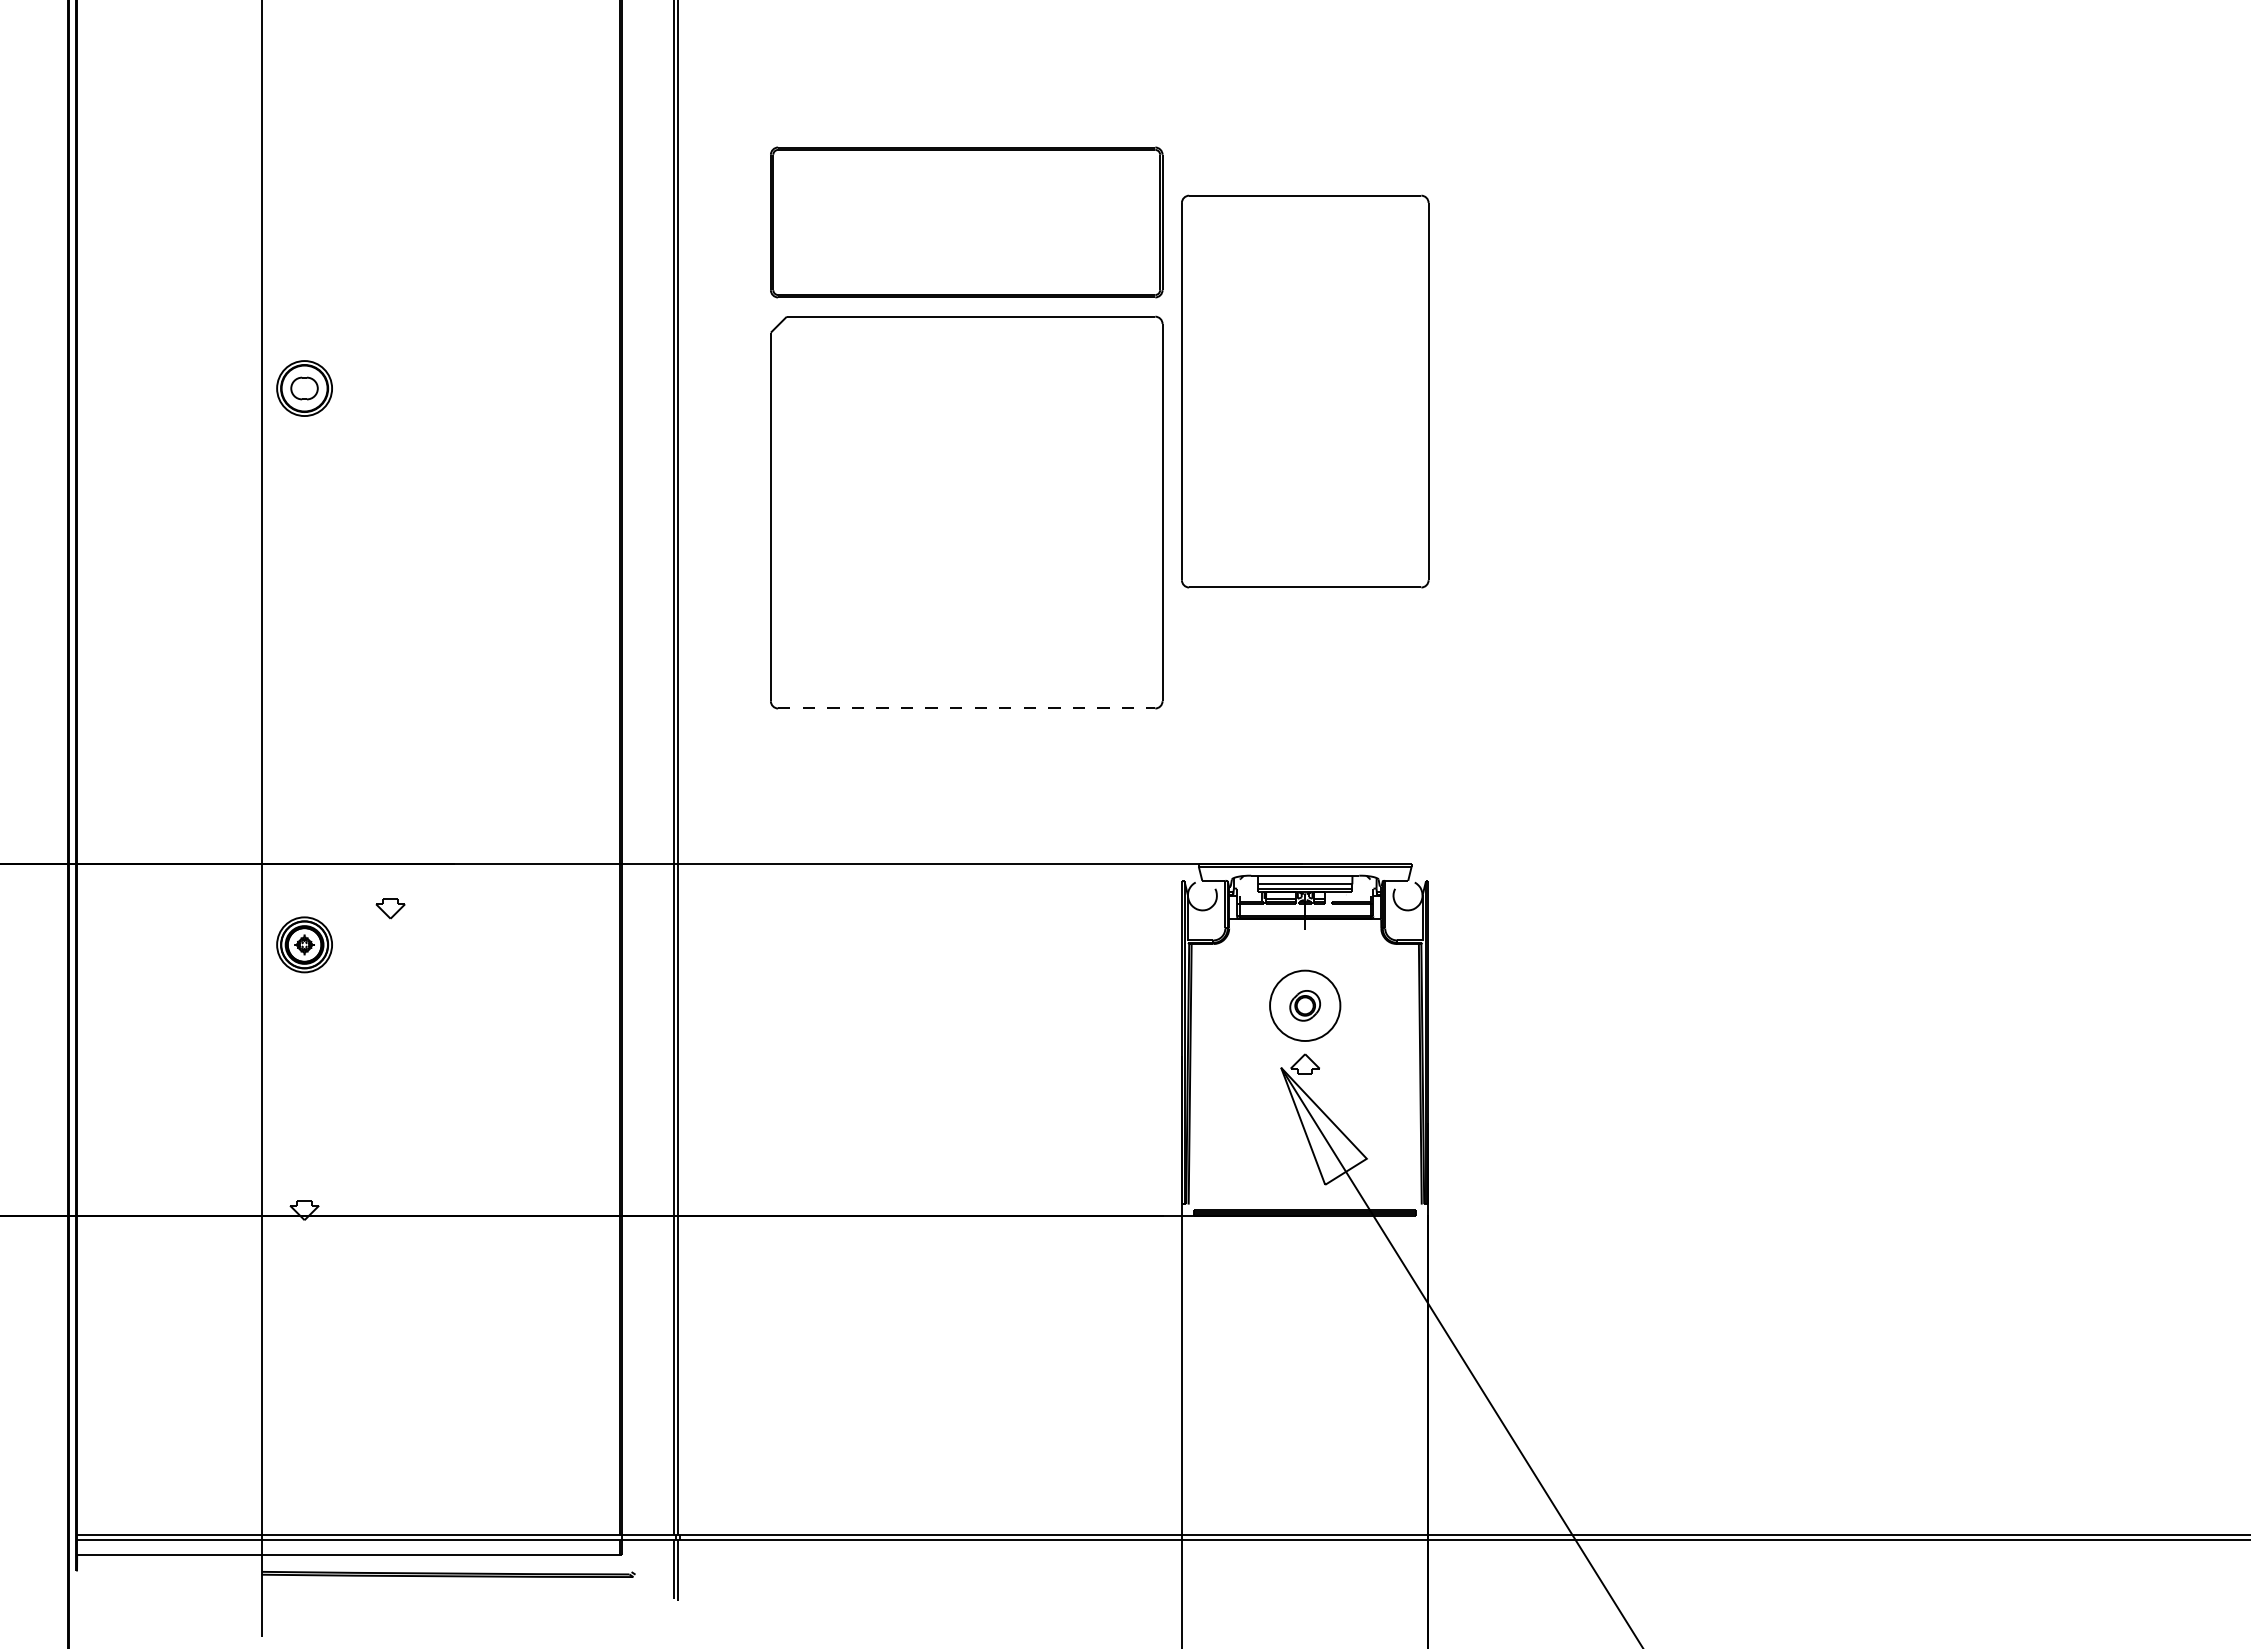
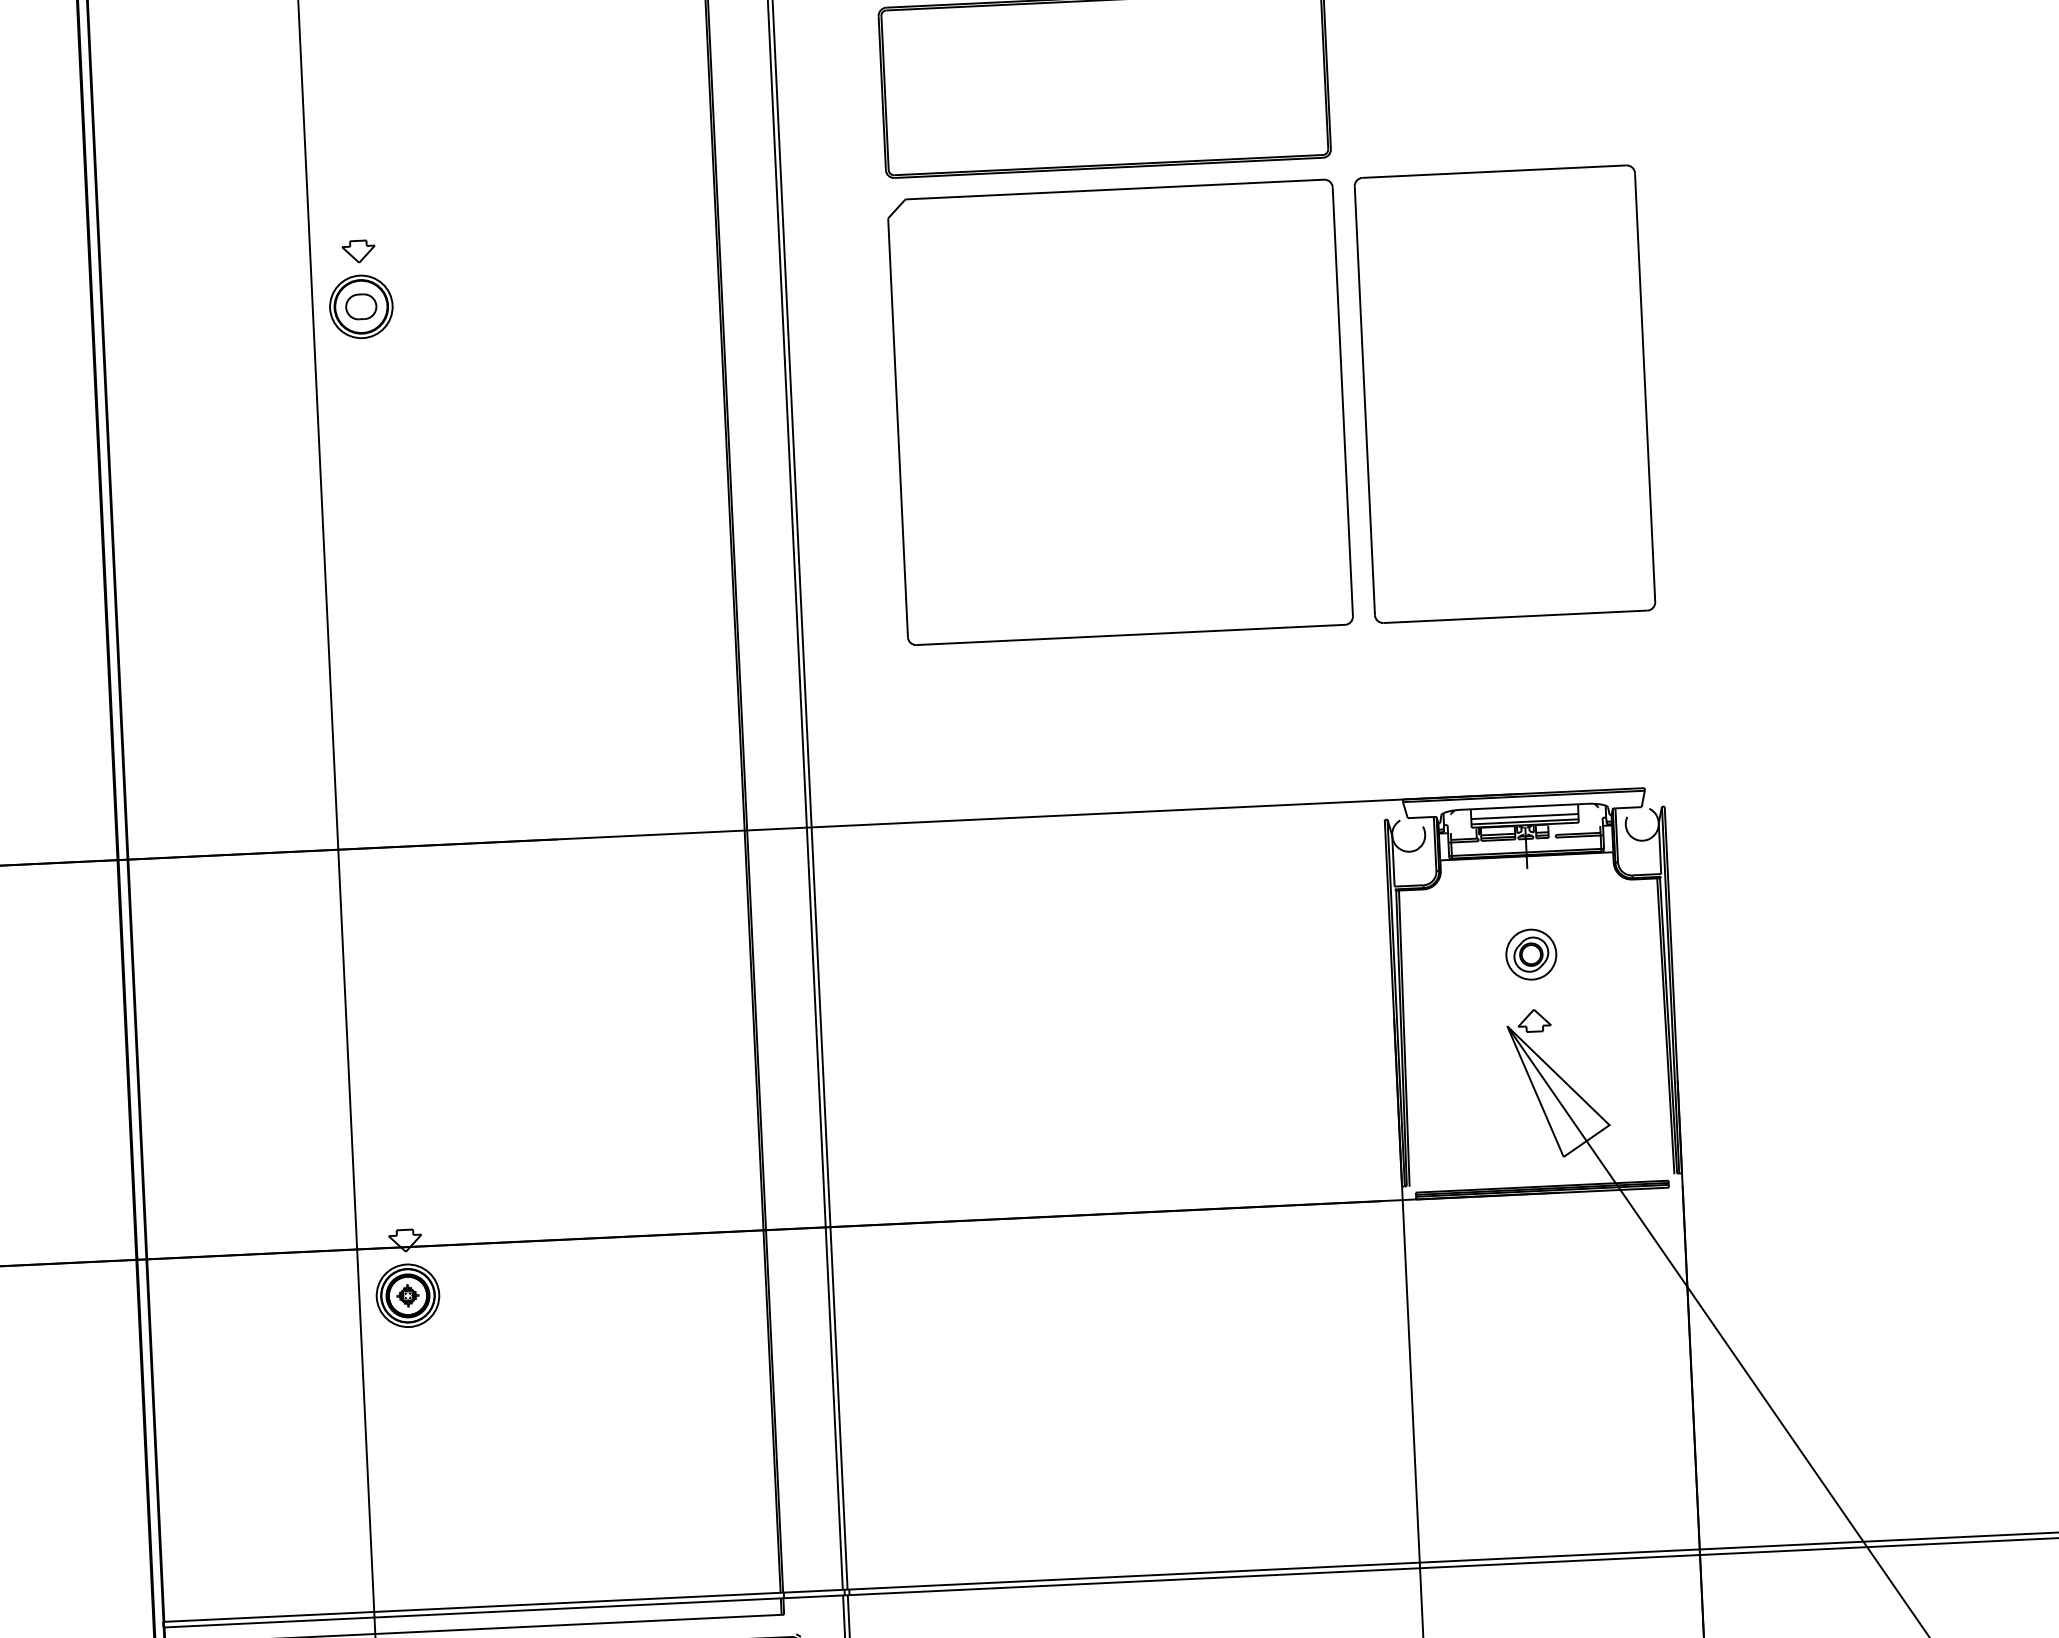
part: (1305, 391) -> (1505, 394), moved
line: (966, 708) -> (1130, 634), dashed -> solid
part: (390, 908) -> (358, 251), moved
part: (304, 944) -> (407, 1295), moved
circle: (1305, 1005) -> (1531, 954), size x0.62

